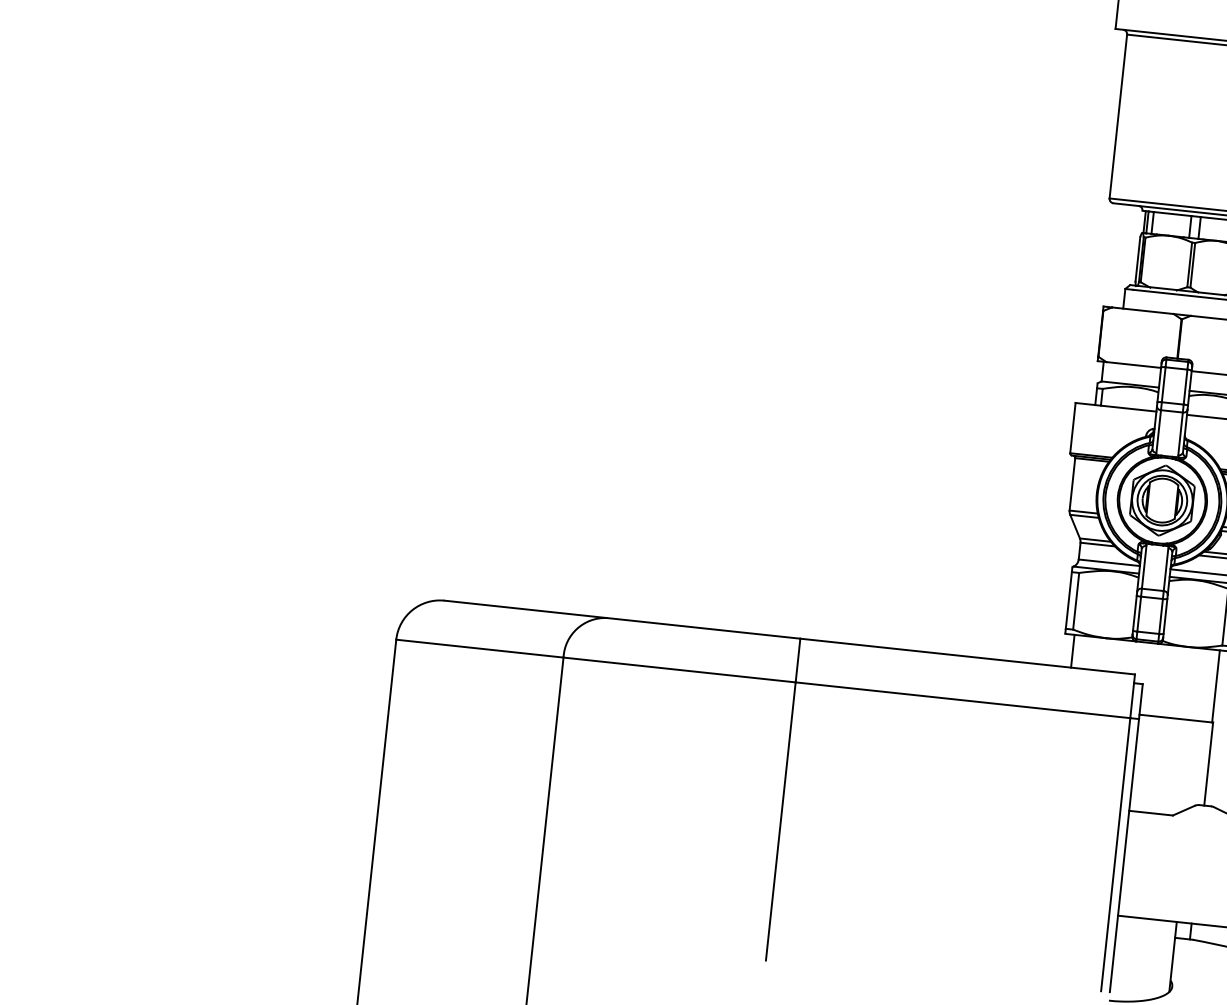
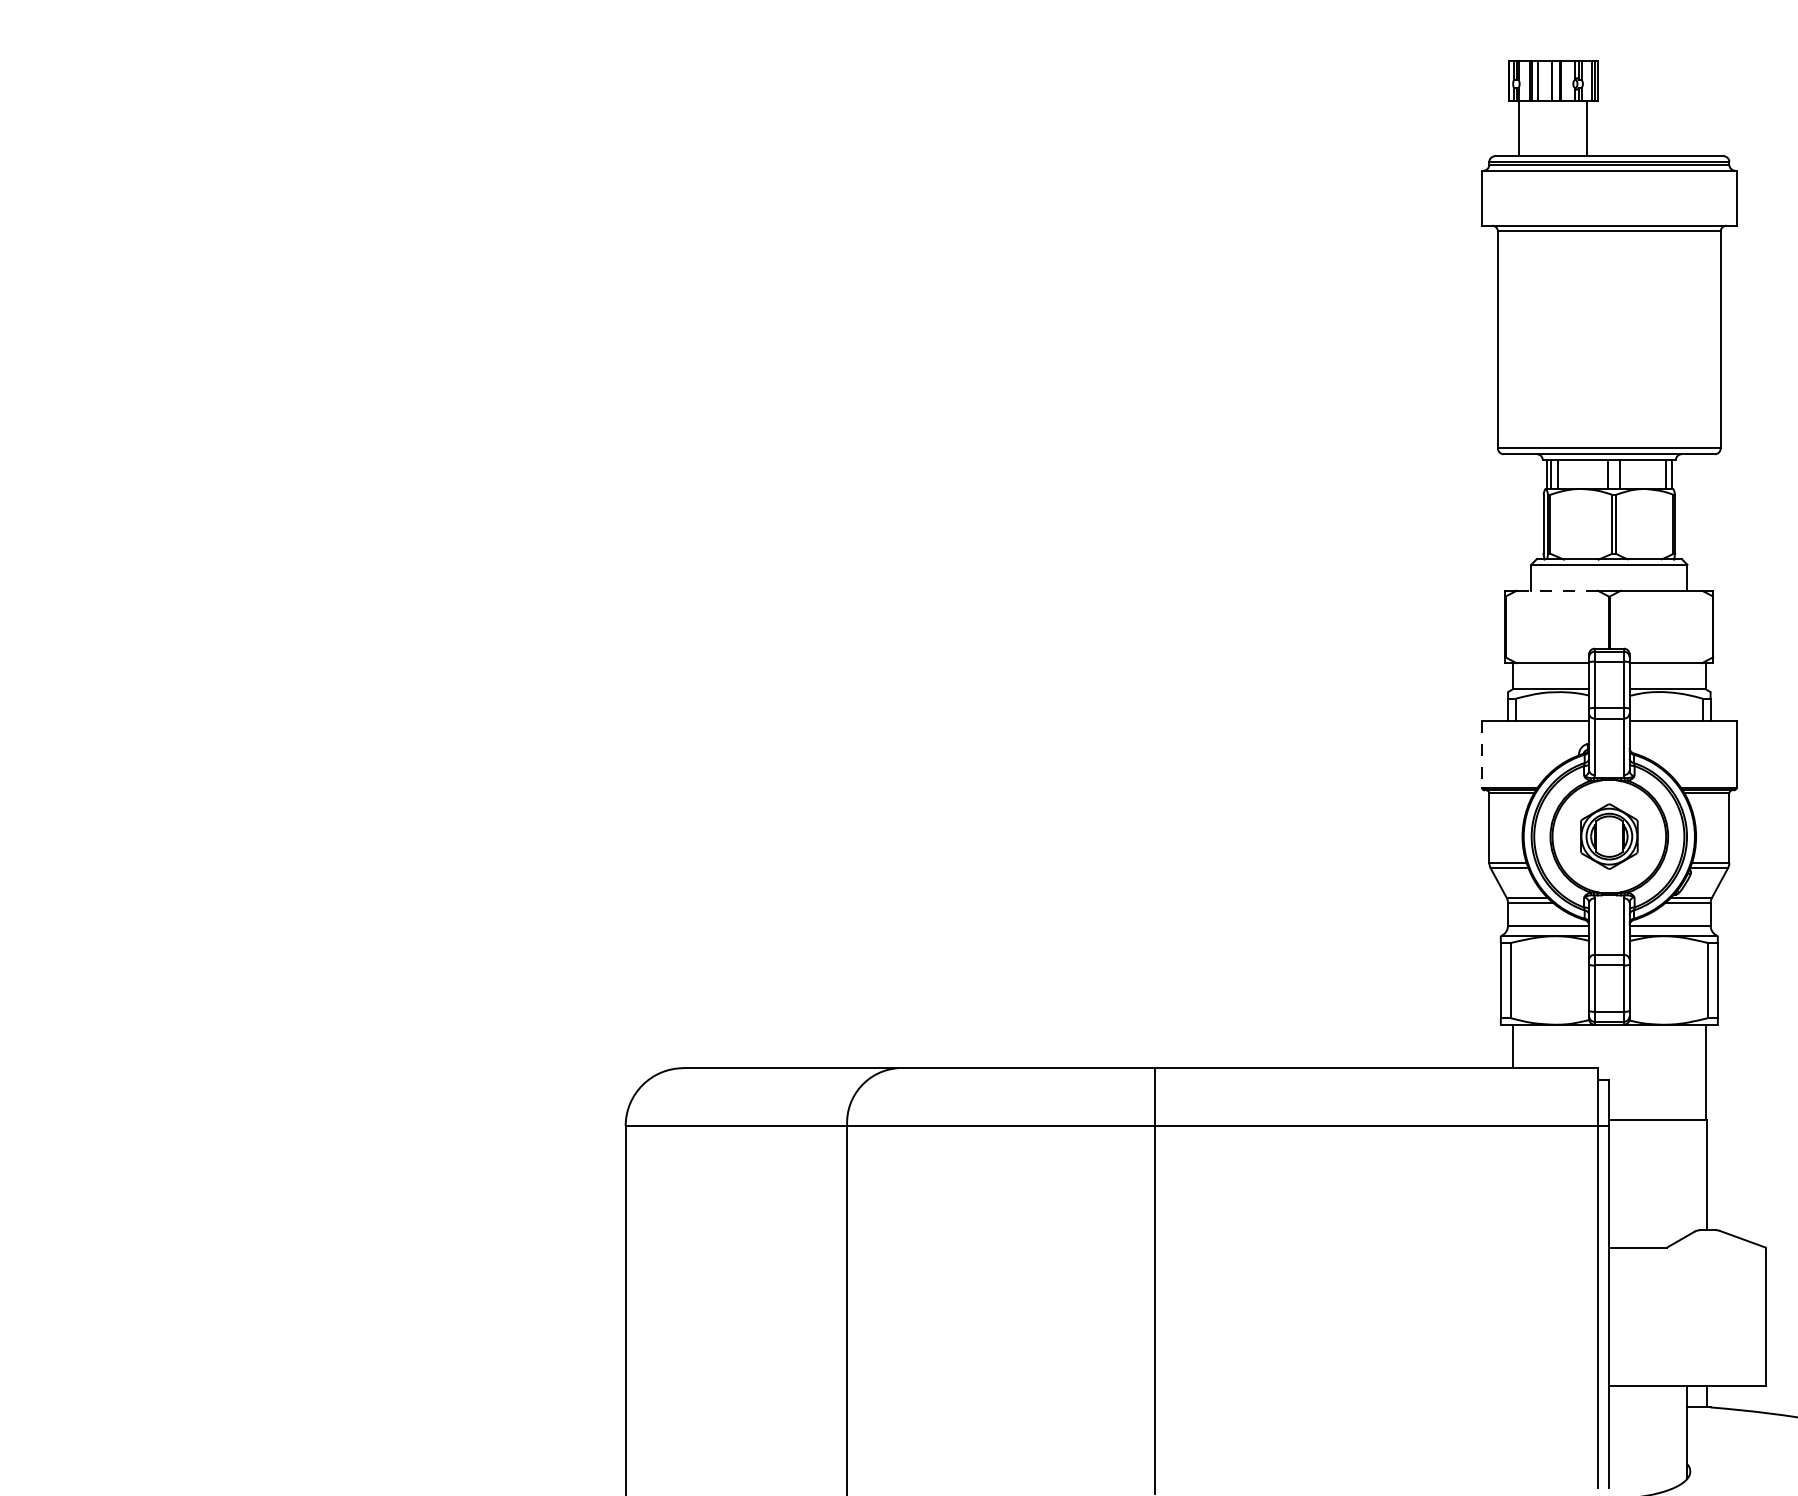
line: (1143, 310) -> (1557, 590), solid -> dashed
line: (1073, 428) -> (1482, 754), solid -> dashed
part: (1162, 500) -> (1609, 836), size x0.7

